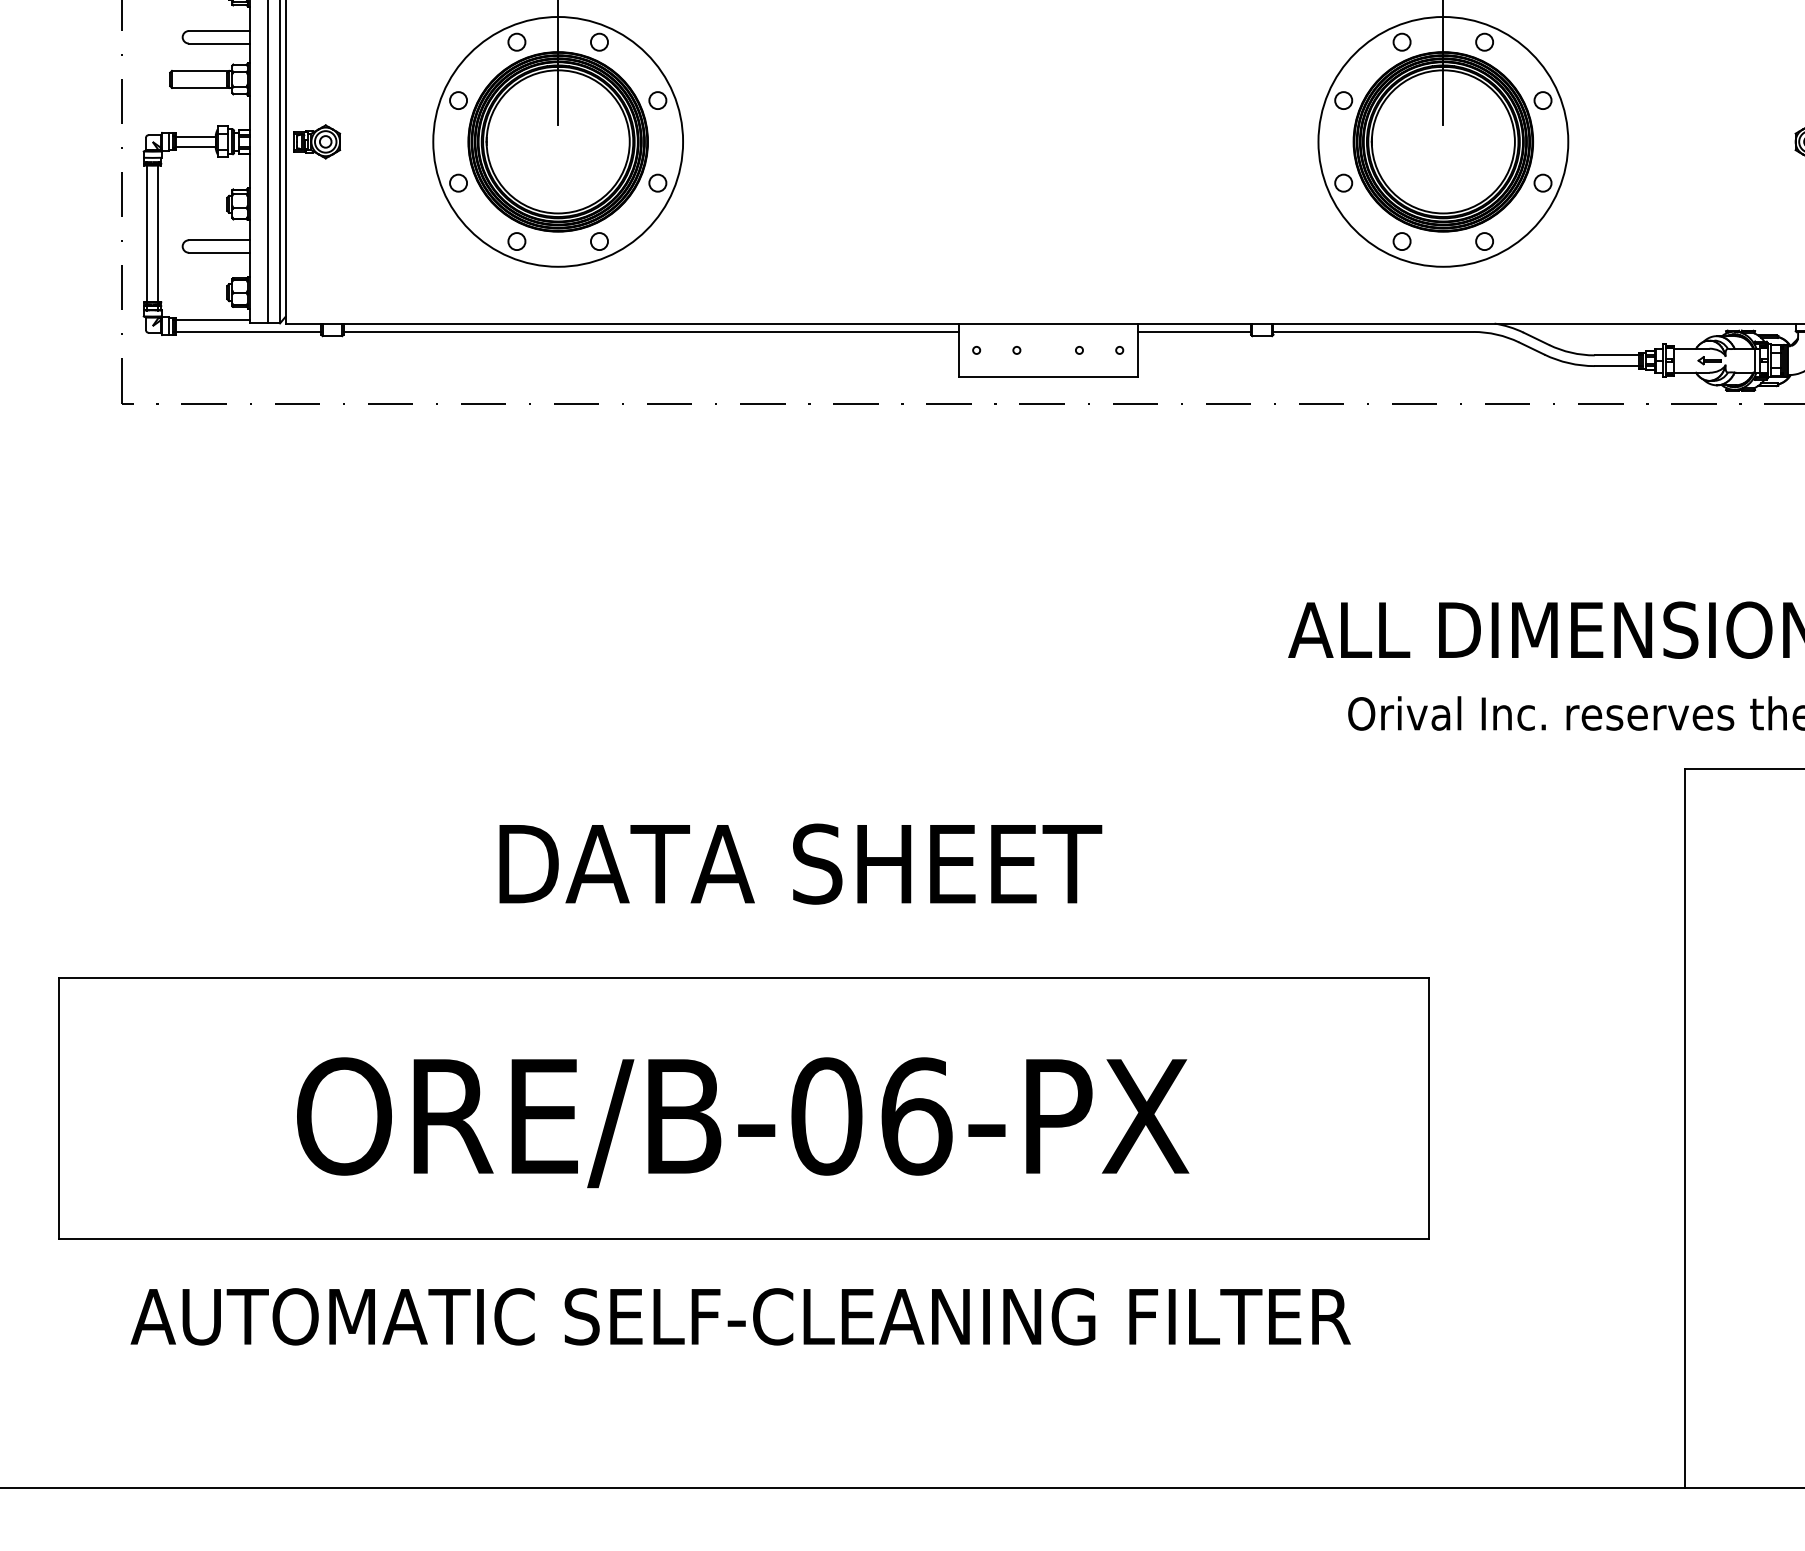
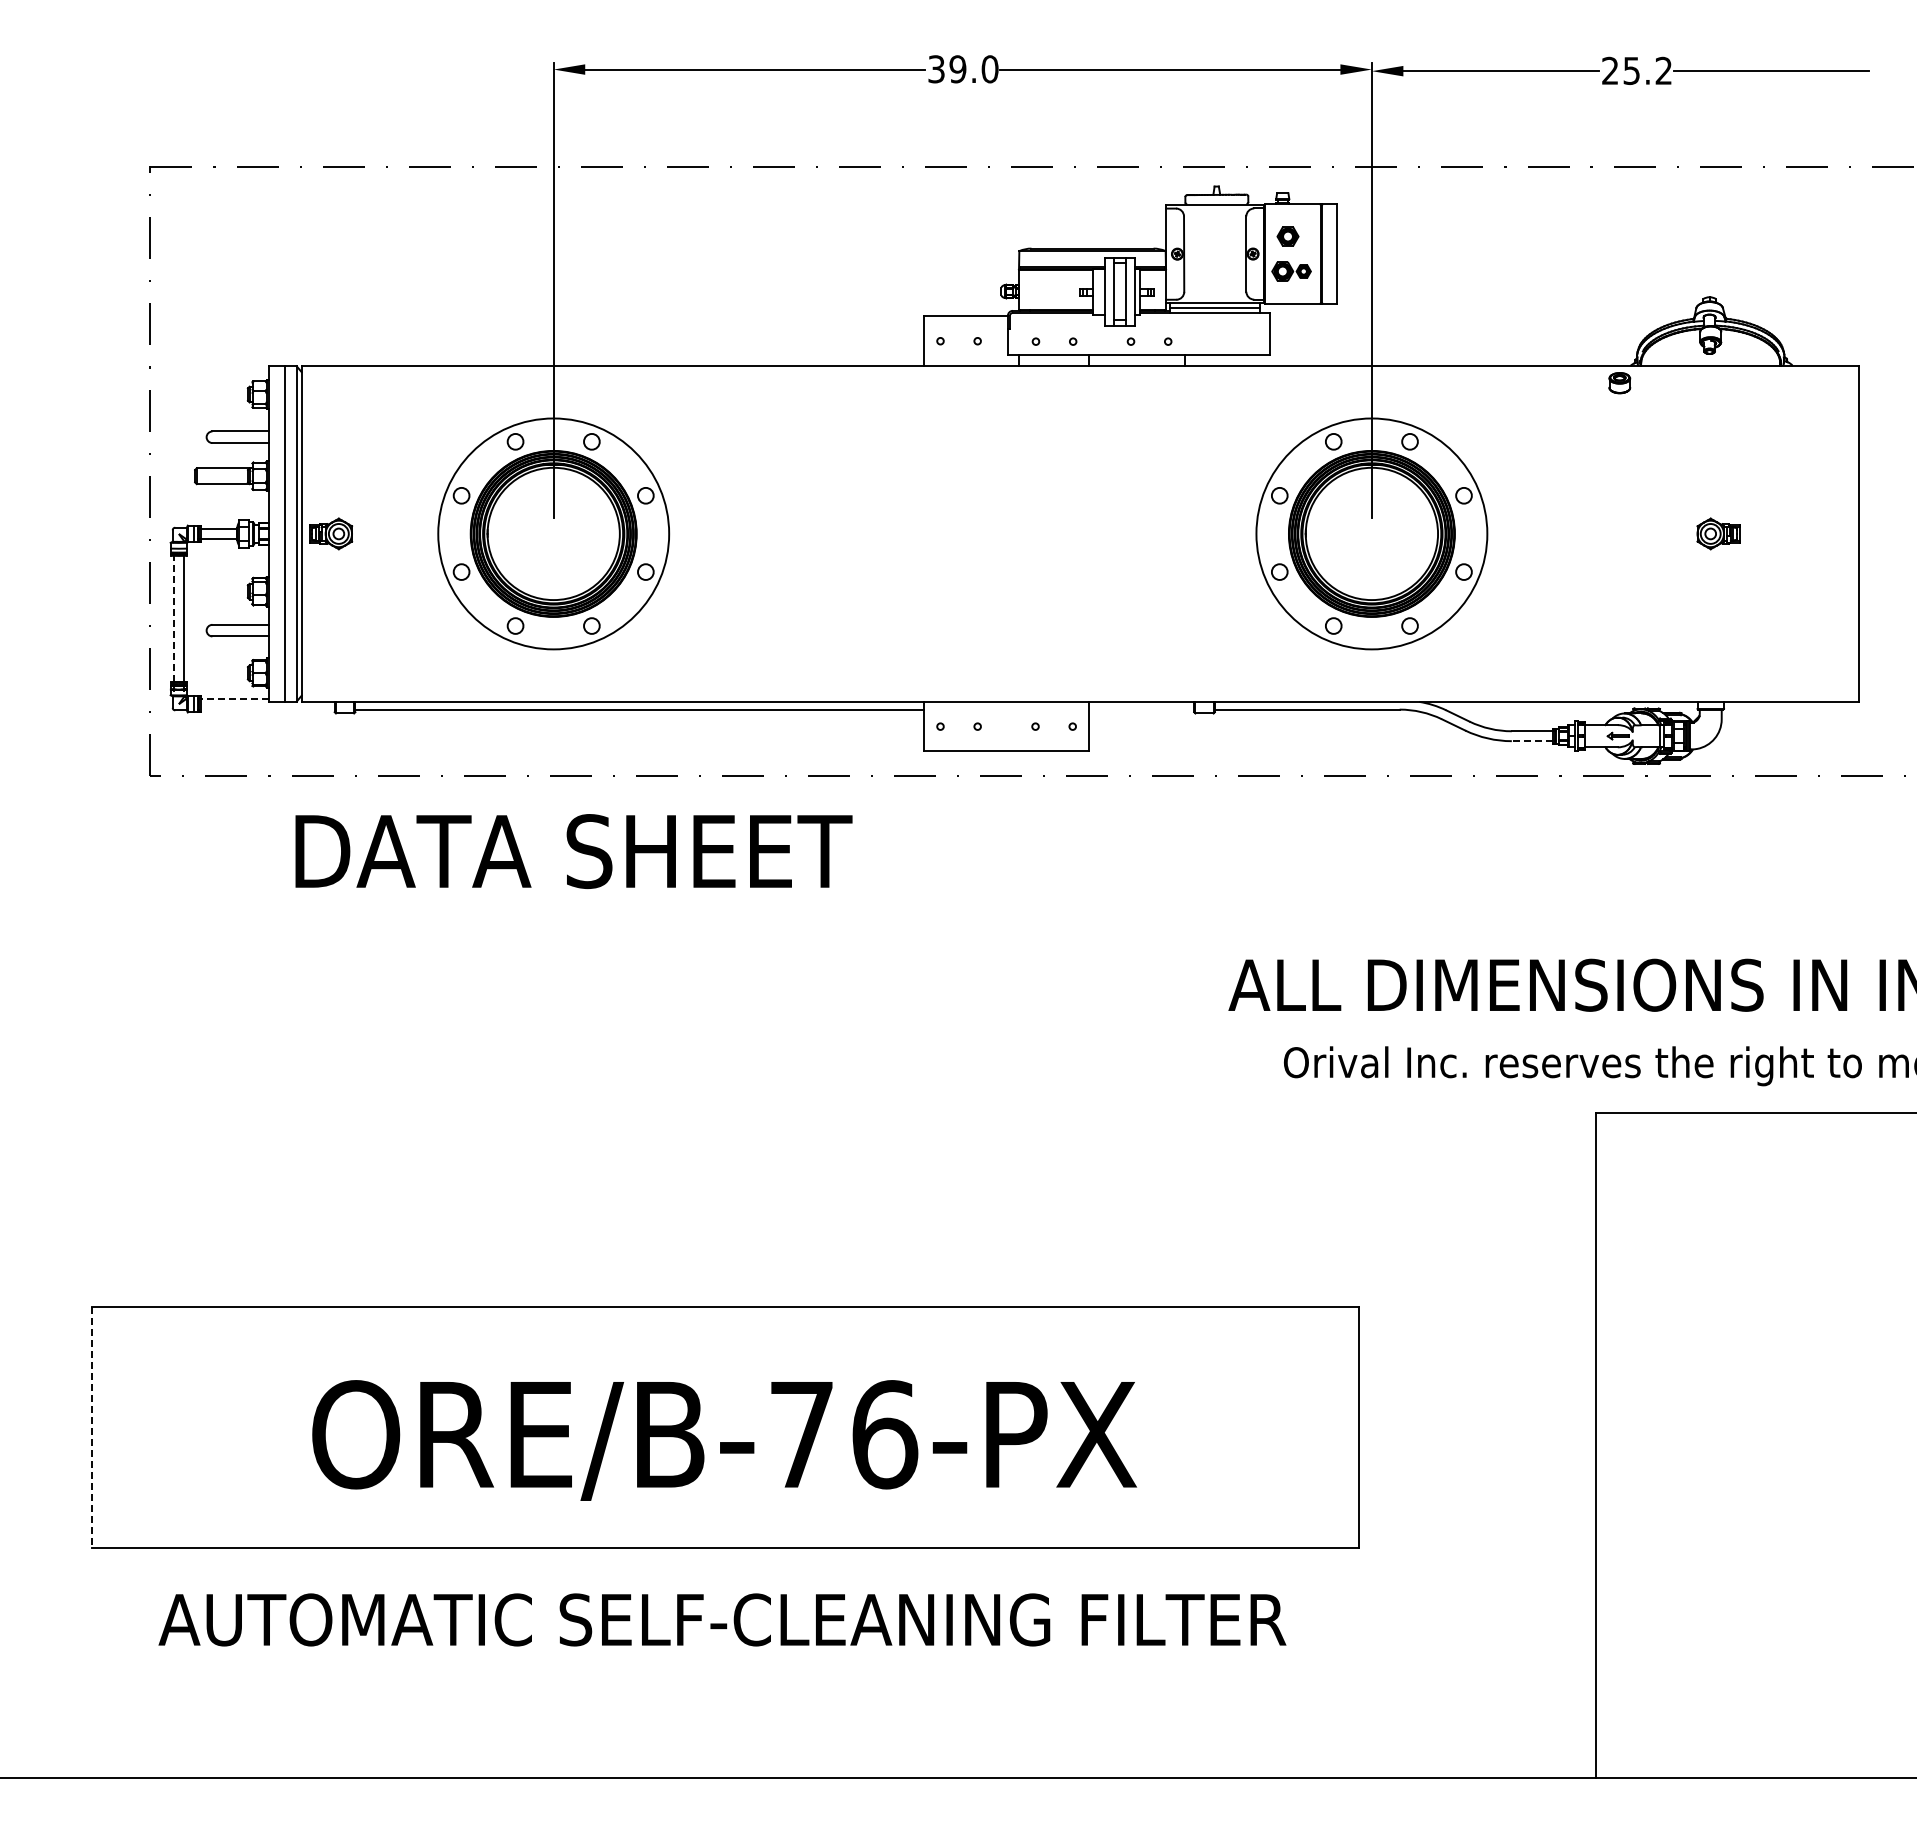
line: (146, 233) -> (173, 618), solid -> dashed
line: (212, 319) -> (234, 698), solid -> dashed
line: (248, 331) -> (267, 709), removed
line: (1194, 331) -> (1141, 709), removed
line: (1617, 366) -> (1532, 741), solid -> dashed
text: (800, 864) -> (573, 851), moved
line: (59, 1108) -> (92, 1427), solid -> dashed
text: (826, 1116) -> (801, 1434), ORE/B-06-PX -> ORE/B-76-PX

